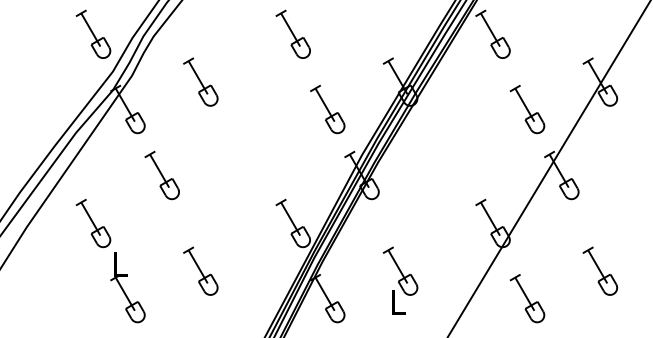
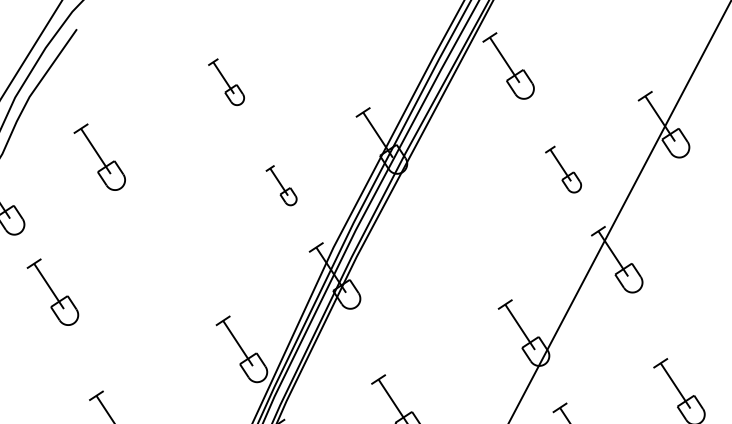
part: (292, 33) -> (225, 81), size x0.7
part: (327, 109) -> (281, 185), size x0.6
part: (527, 109) -> (563, 169), size x0.7

